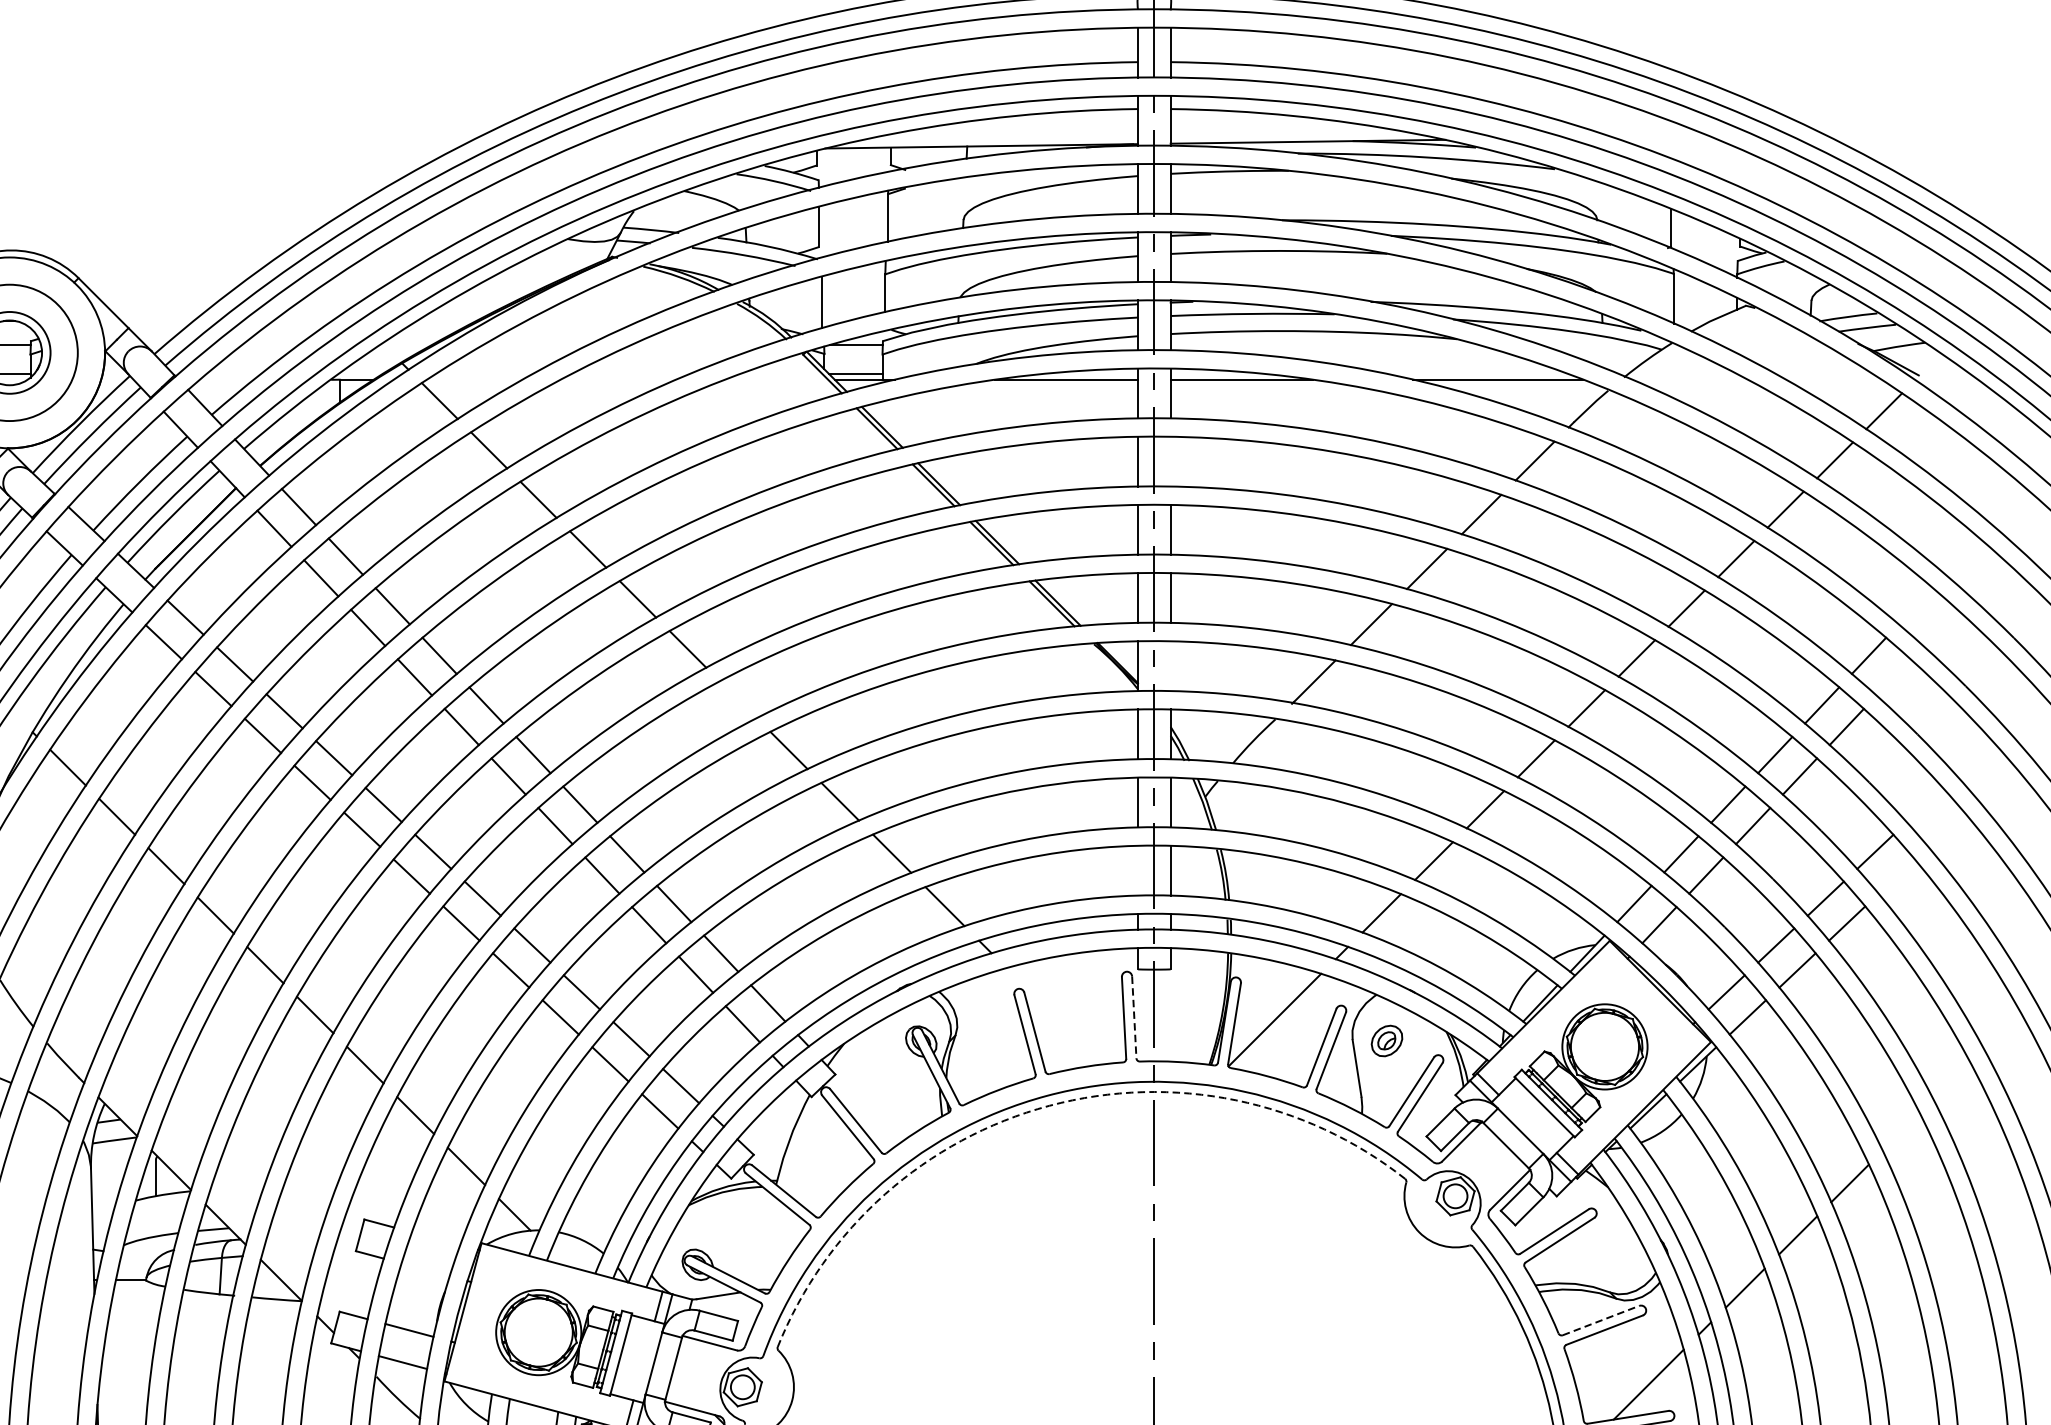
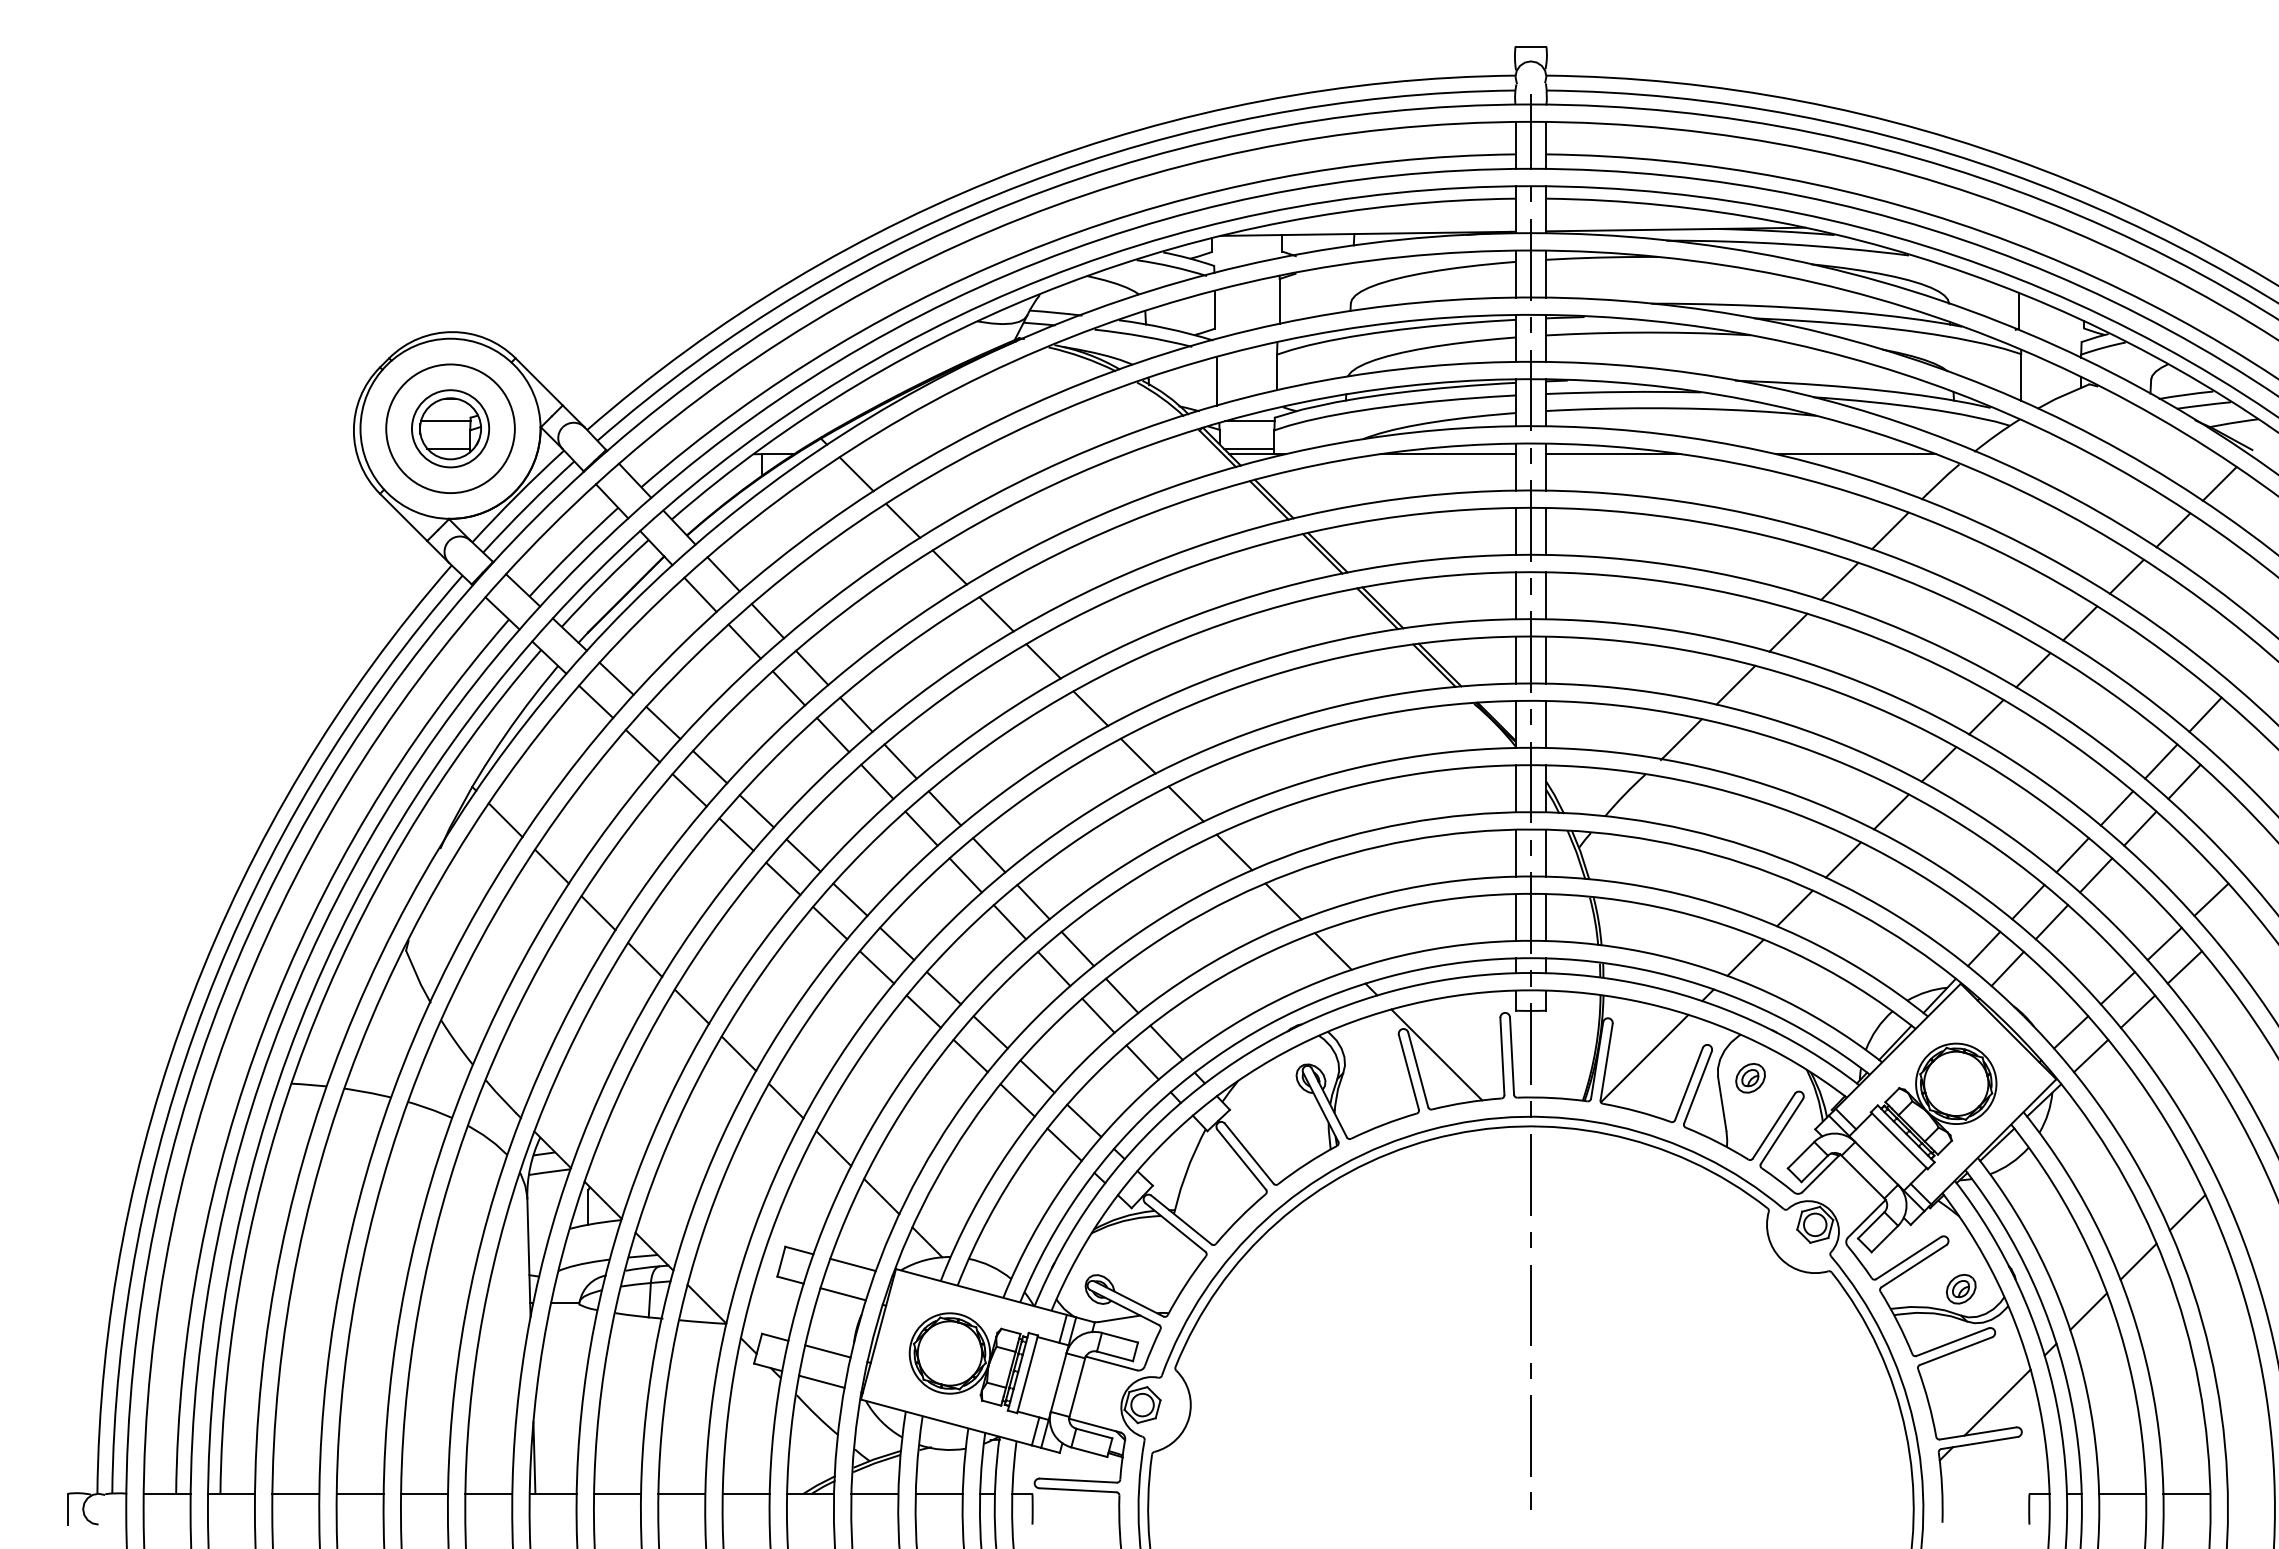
line: (1170, 460) -> (1546, 530), added
line: (1170, 666) -> (1546, 724), added
line: (737, 699) -> (1137, 755), added
line: (1137, 870) -> (1515, 917), added
line: (1054, 1015) -> (1436, 1054), added
line: (1134, 1017) -> (1512, 1056), dashed -> solid
arc: (1048, 1105) -> (1431, 1139), dashed -> solid
line: (435, 1238) -> (852, 1264), added
part: (1609, 1263) -> (1960, 1288), added
line: (424, 1270) -> (842, 1294), added
line: (1600, 1320) -> (1952, 1342), dashed -> solid

